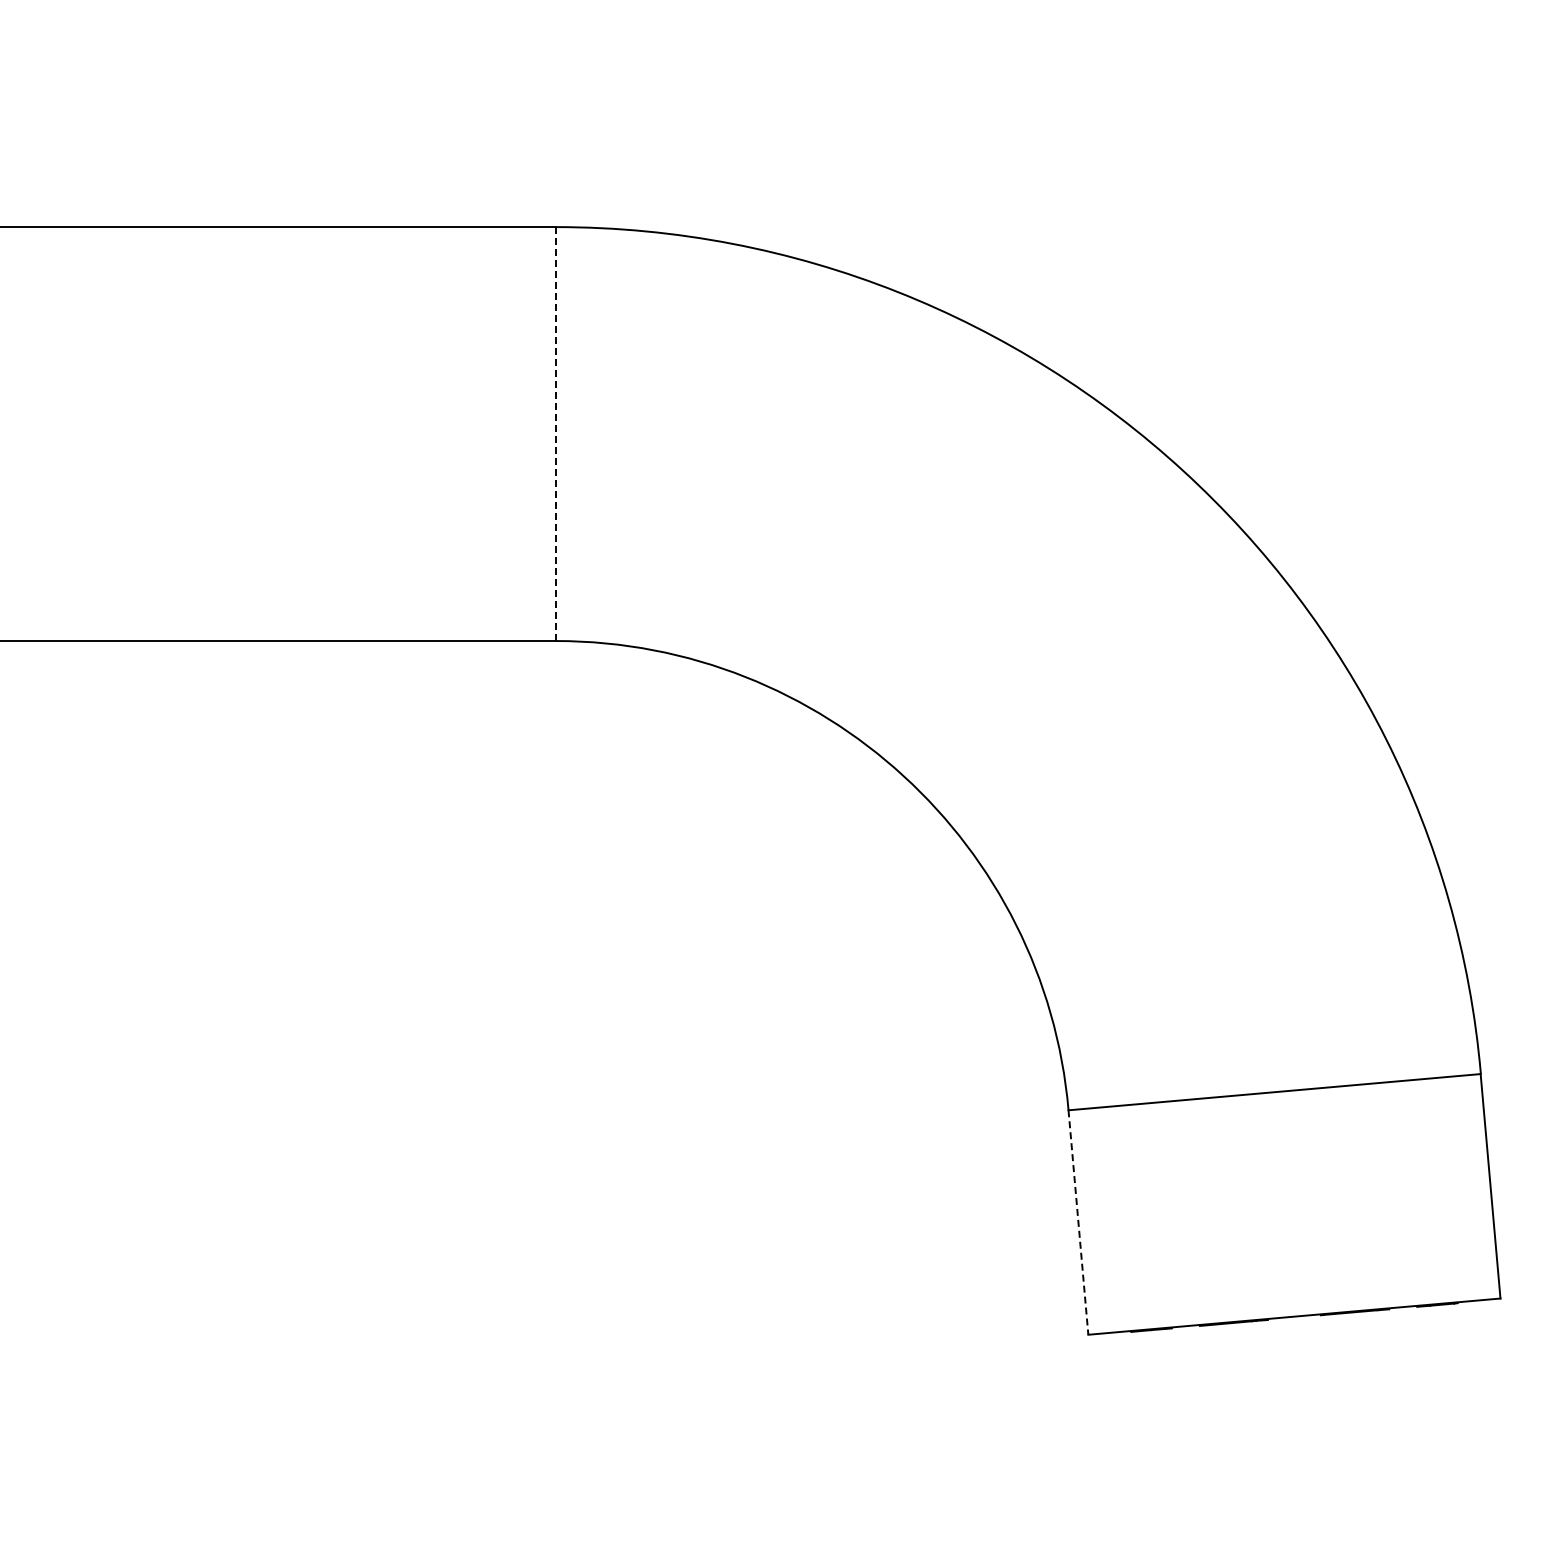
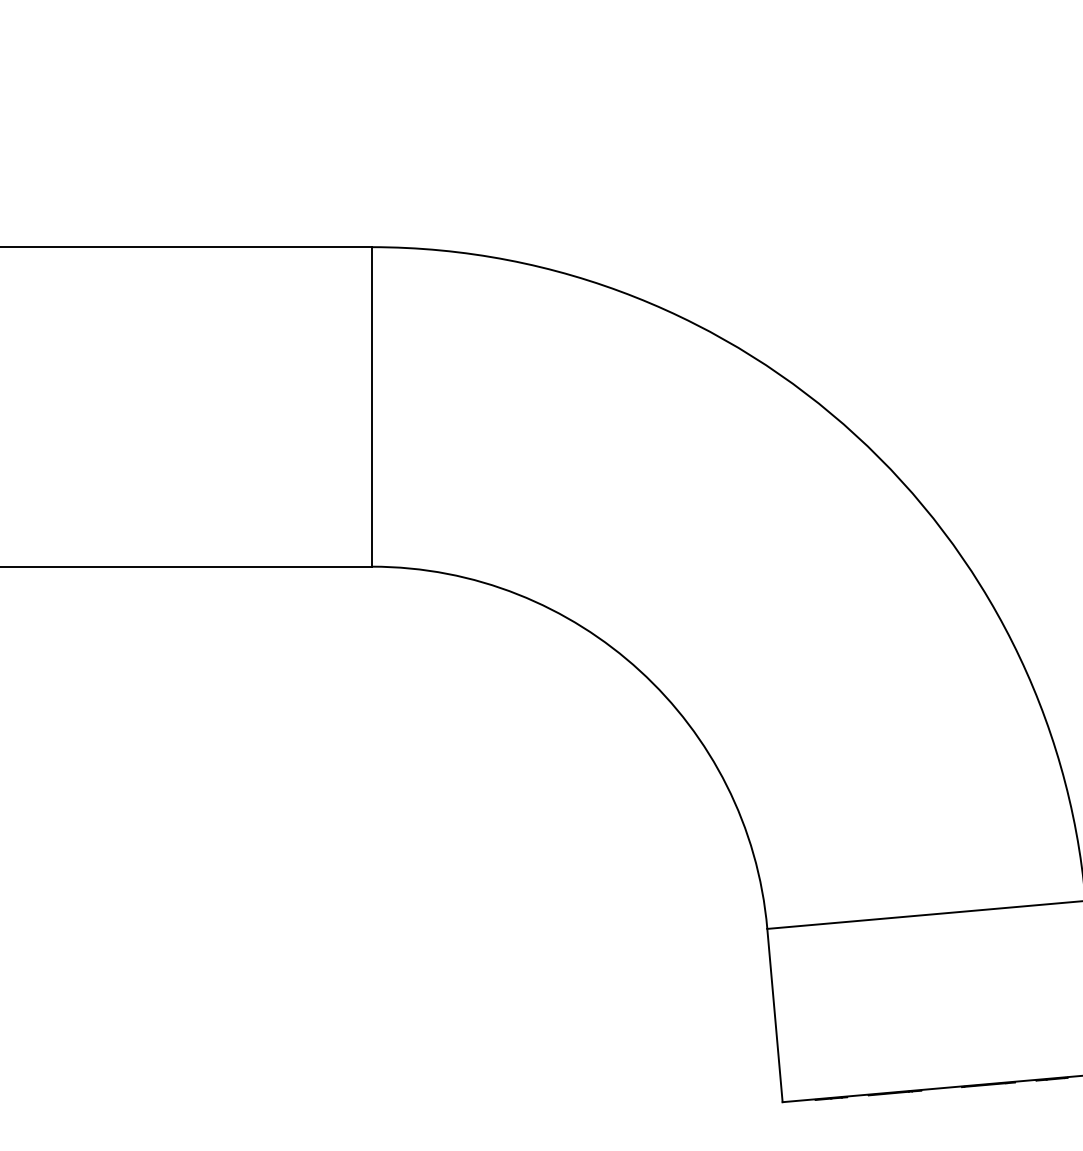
line: (556, 434) -> (372, 407), dashed -> solid
line: (1078, 1222) -> (775, 1015), dashed -> solid

